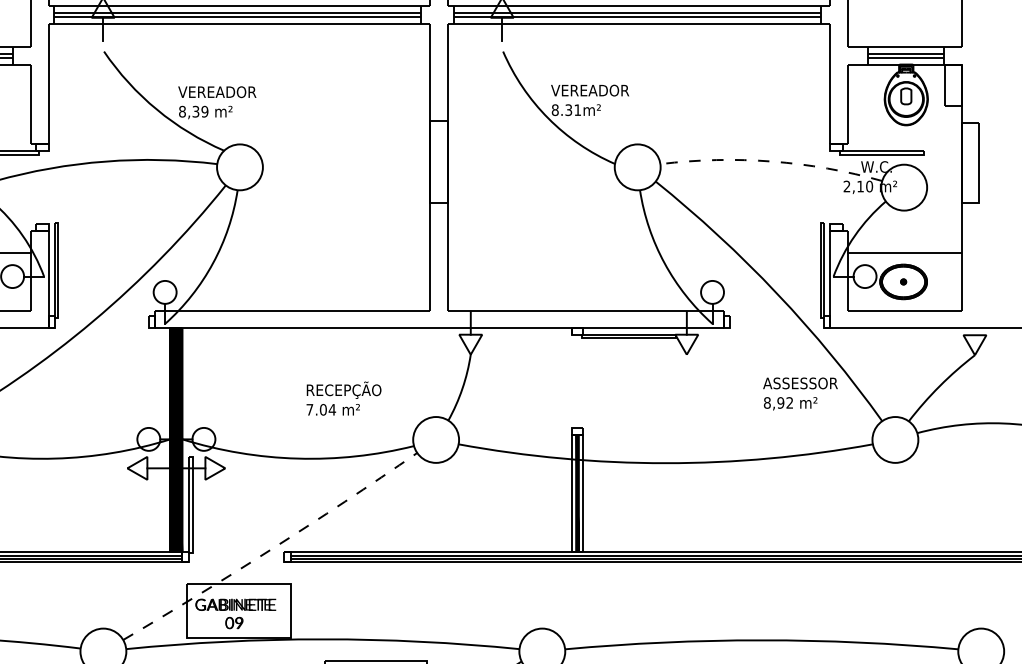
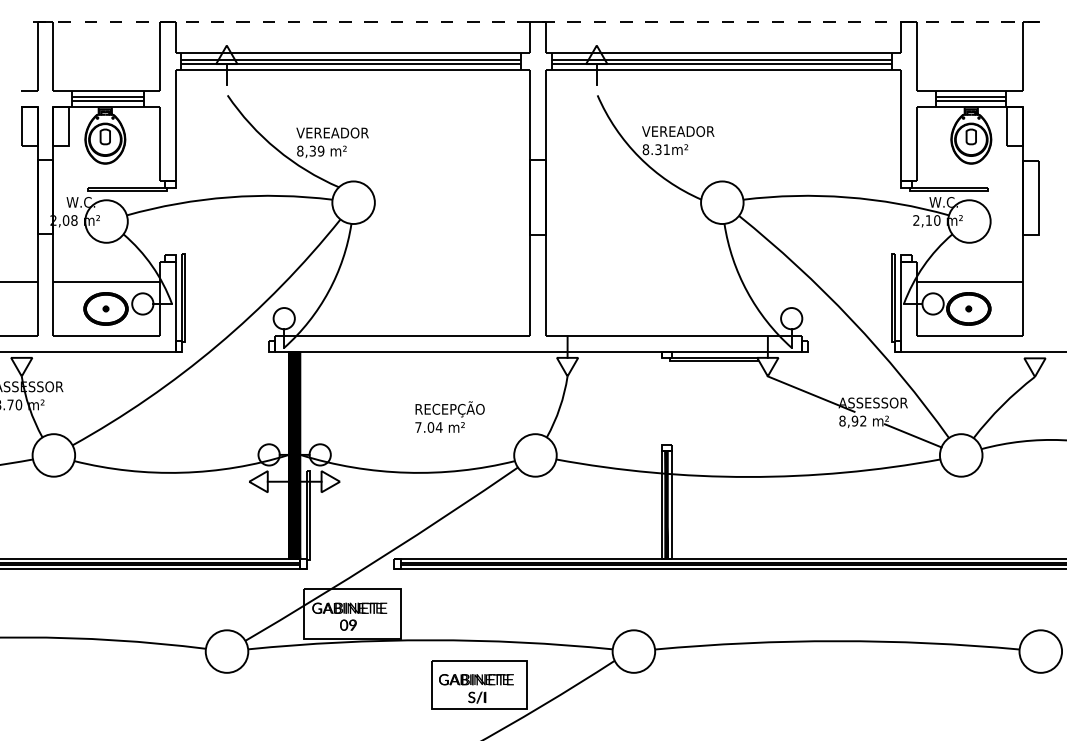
arc: (771, 161) -> (846, 197), dashed -> solid
line: (732, 373) -> (810, 393), added
line: (842, 418) -> (912, 435), added
arc: (272, 548) -> (383, 556), dashed -> solid

